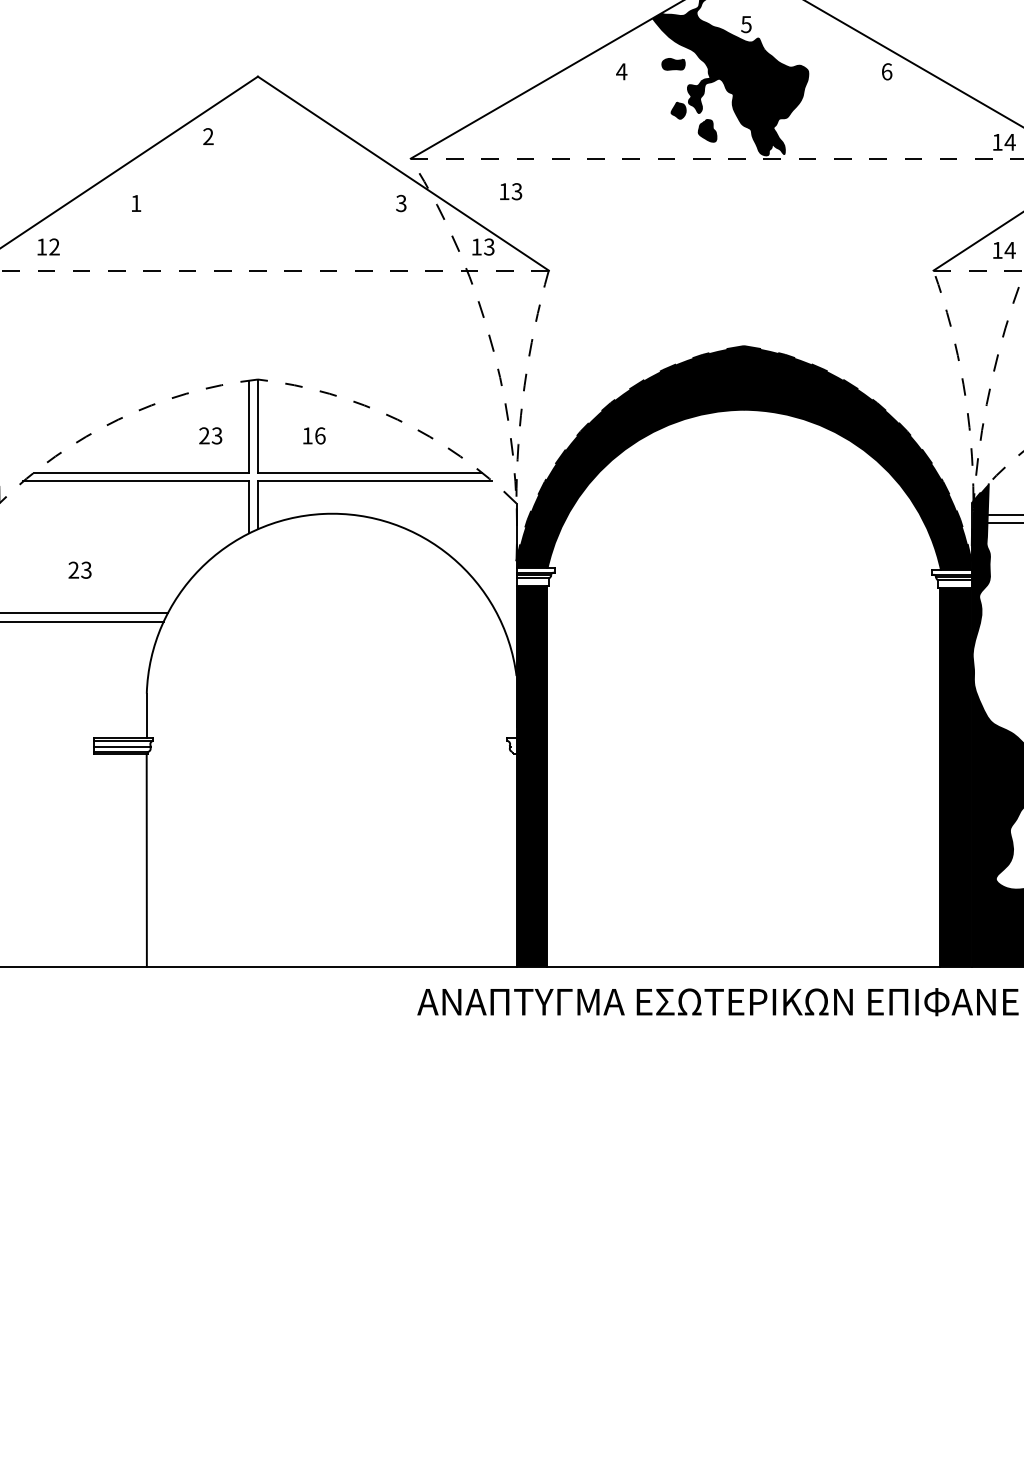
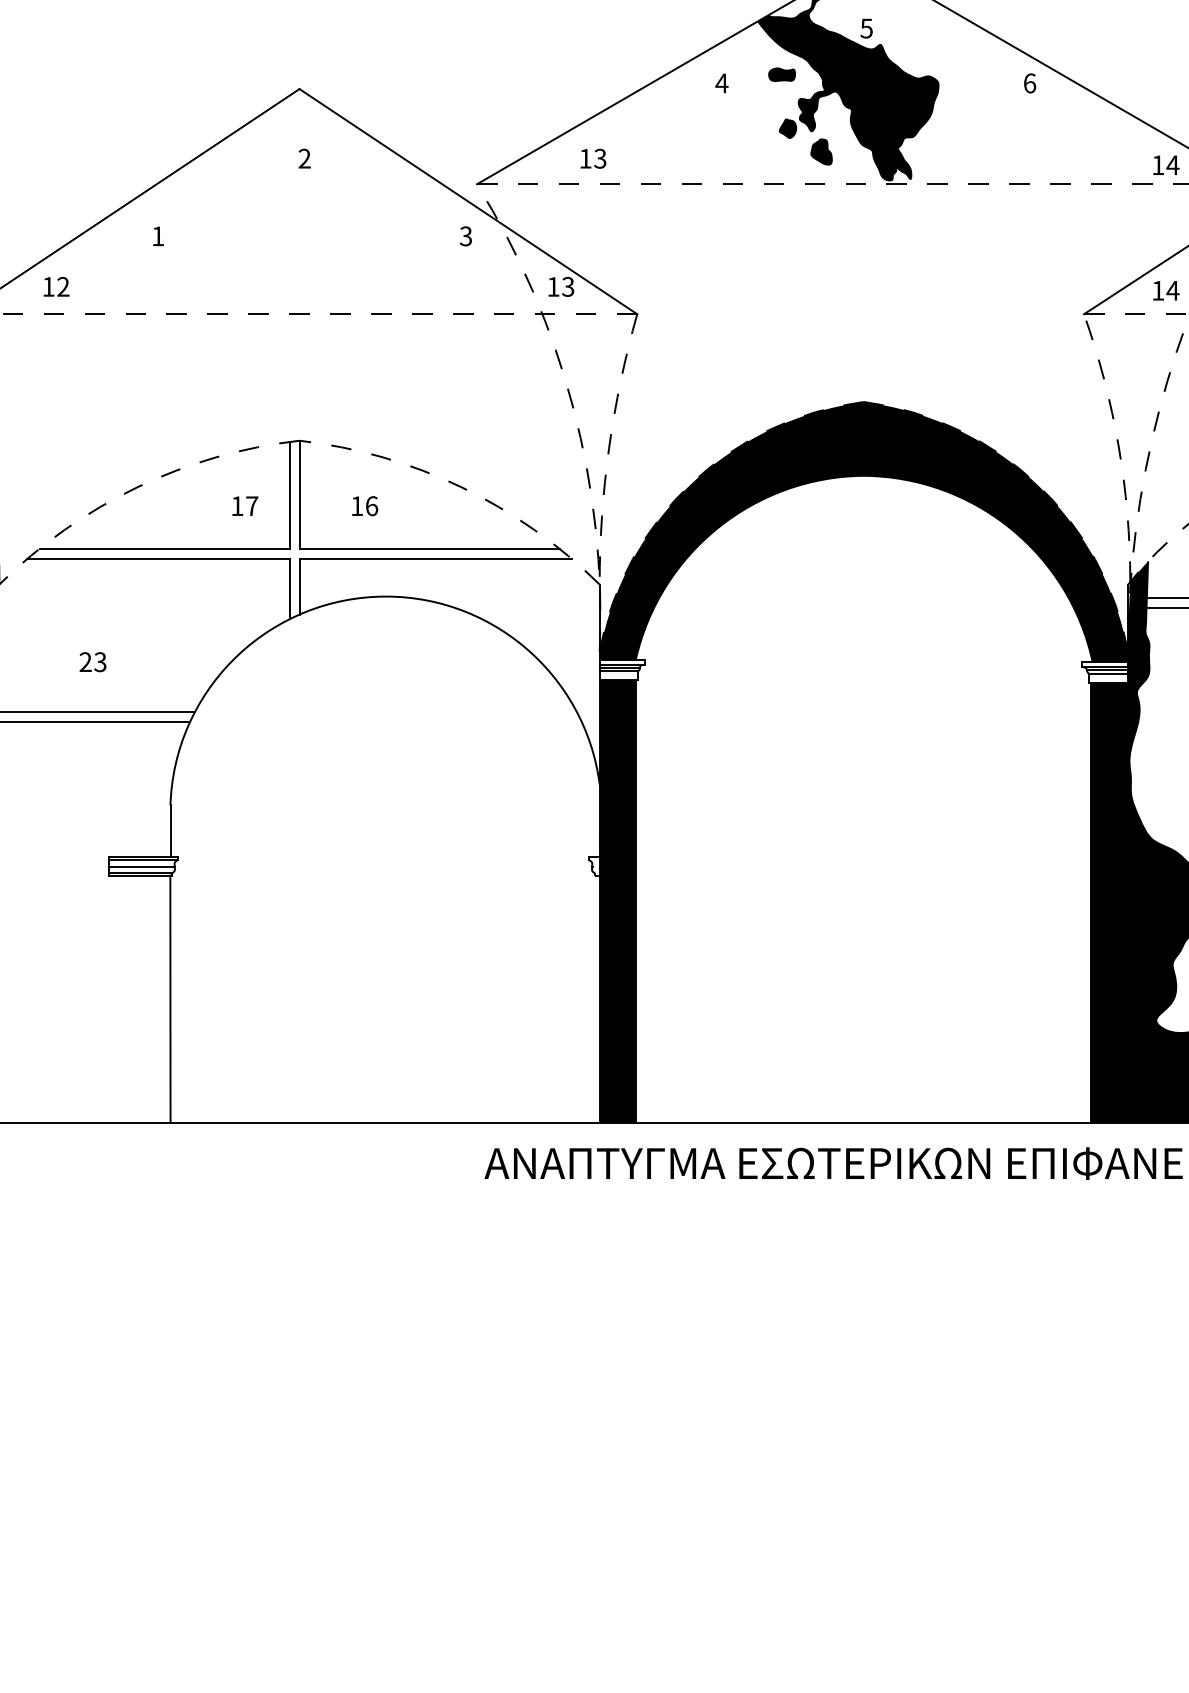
text: (208, 136) -> (304, 158), moved
text: (511, 191) -> (593, 158), moved
text: (210, 435) -> (244, 505), 23 -> 17

